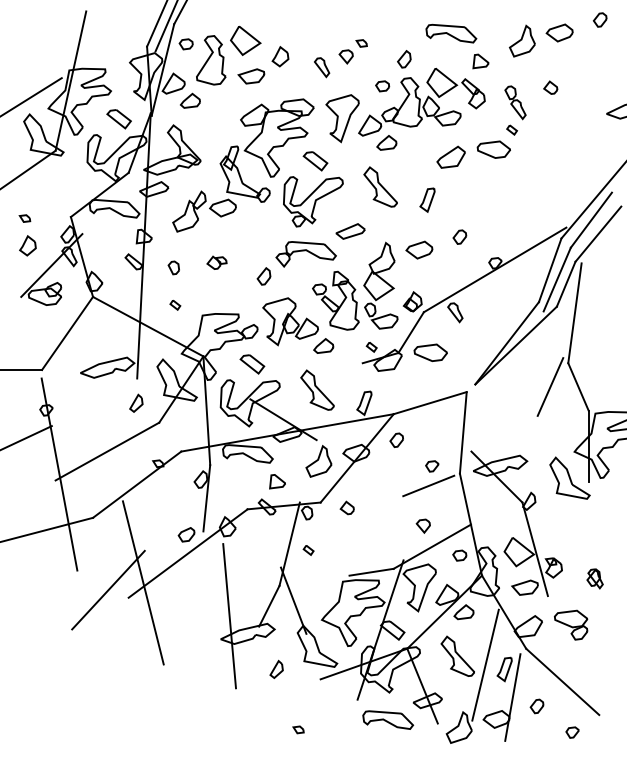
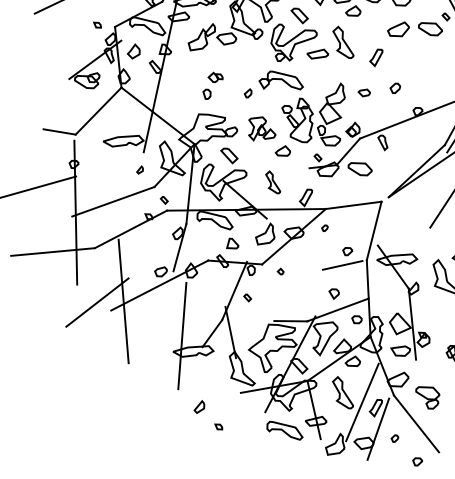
part: (24, 218) -> (97, 25), moved
part: (350, 231) -> (317, 54), moved
part: (27, 245) -> (133, 51), moved
part: (419, 249) -> (364, 92), size x0.6
part: (173, 267) -> (206, 93), moved
part: (263, 276) -> (247, 93), size x0.7
part: (175, 304) -> (164, 199), moved
part: (290, 321) -> (262, 129), size x0.7
part: (317, 389) -> (273, 181), size x0.7
part: (136, 402) -> (140, 169), size x0.6
part: (396, 439) -> (324, 227), size x0.6
part: (346, 507) -> (280, 271), size x0.6
part: (571, 624) -> (427, 397), moved
part: (276, 668) -> (199, 406), moved
part: (536, 706) -> (394, 438), size x0.7

